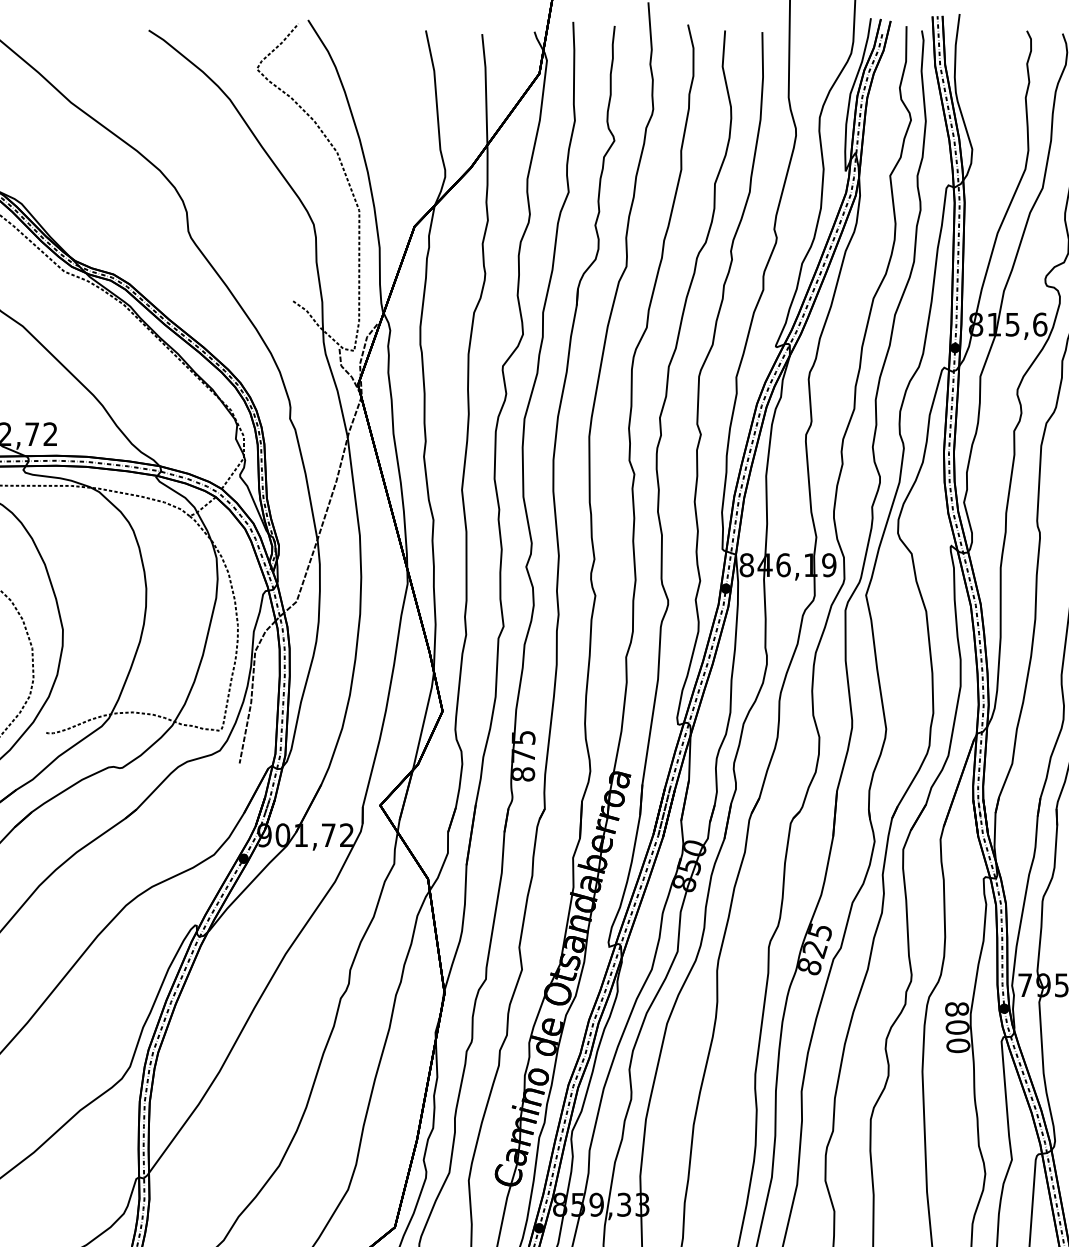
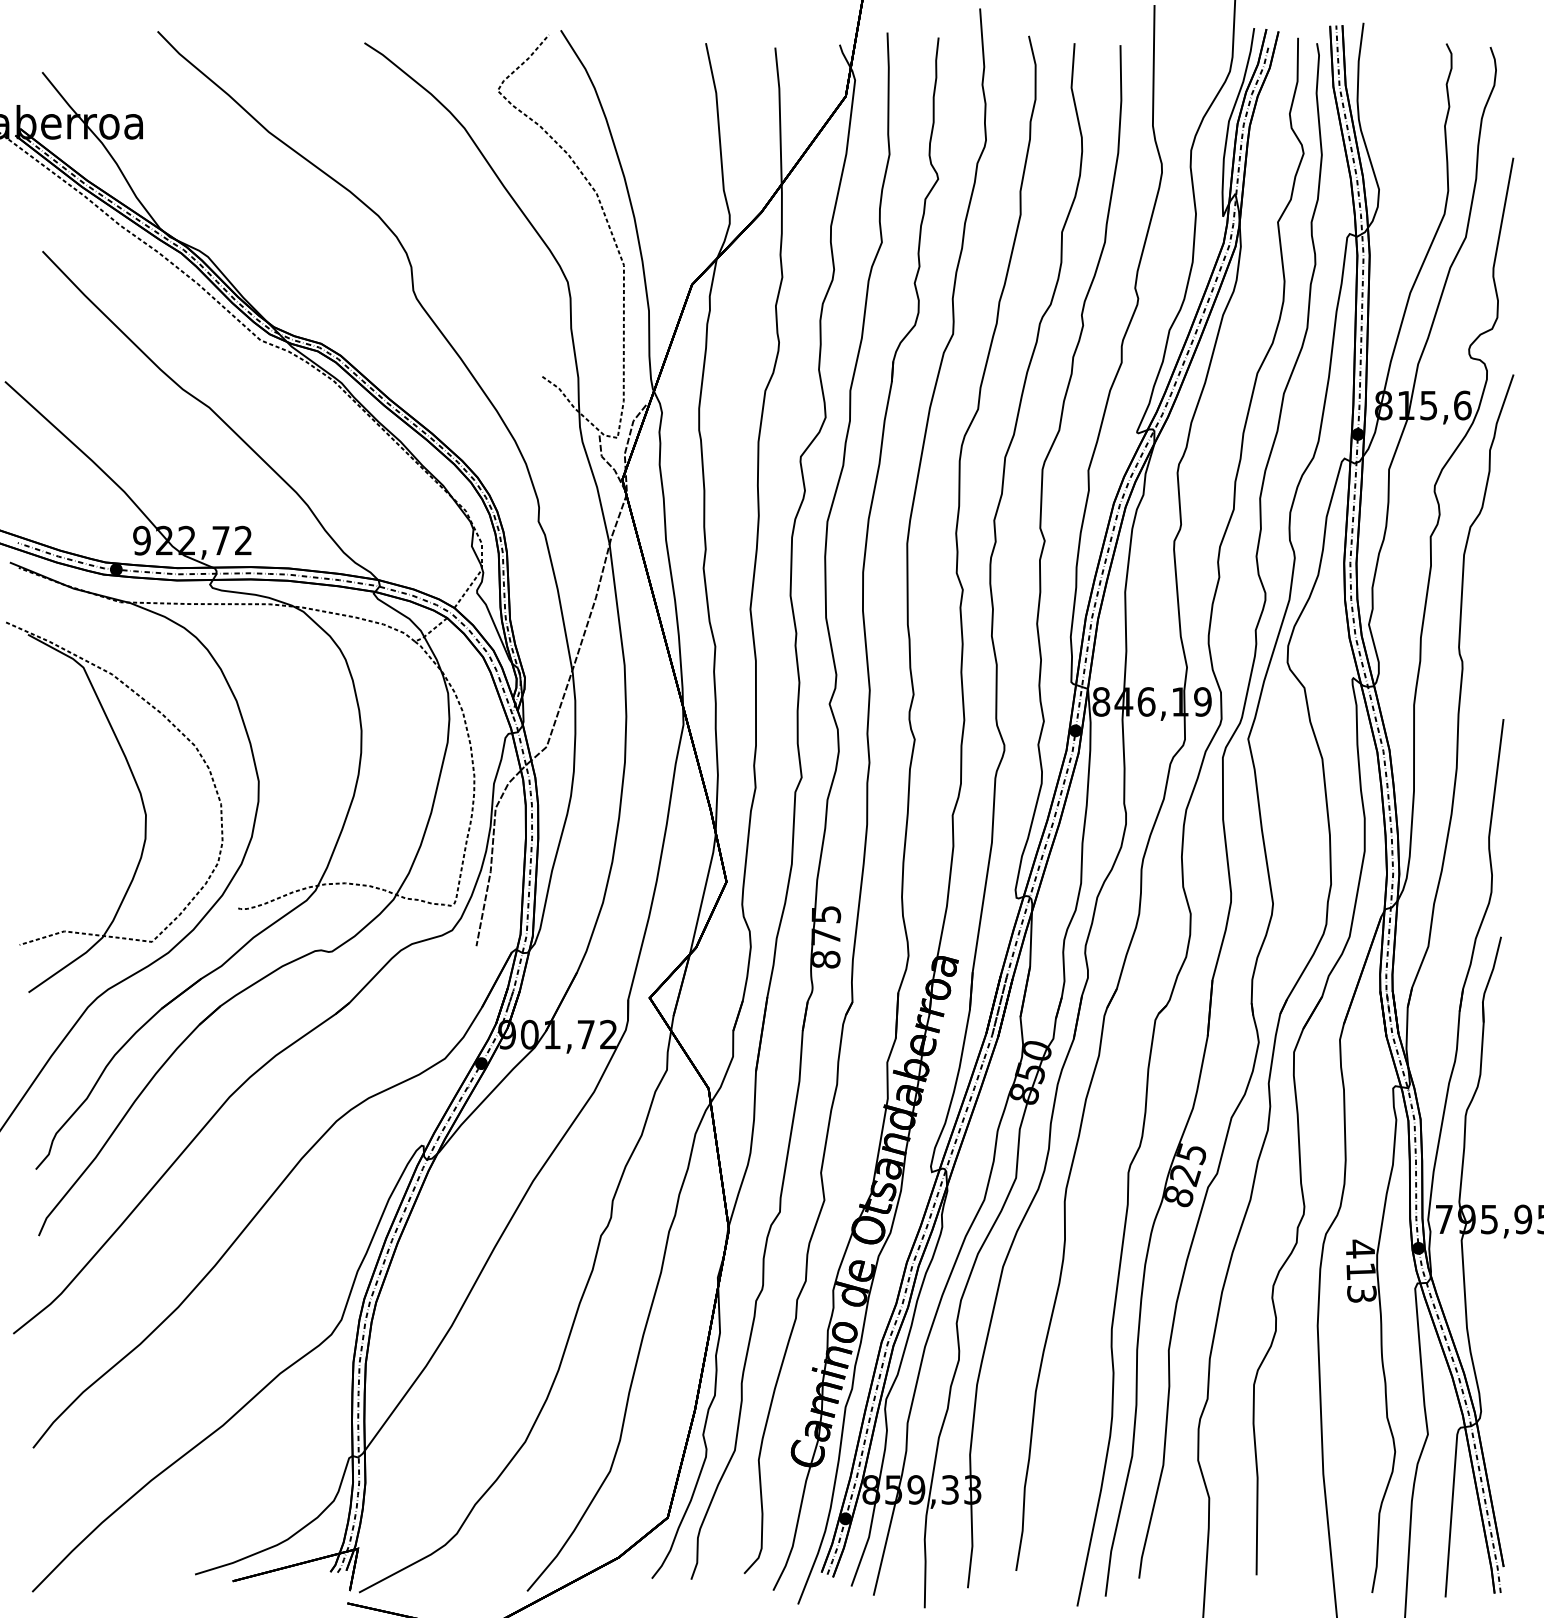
text: (957, 1026) -> (1360, 1270), 800 -> 413

